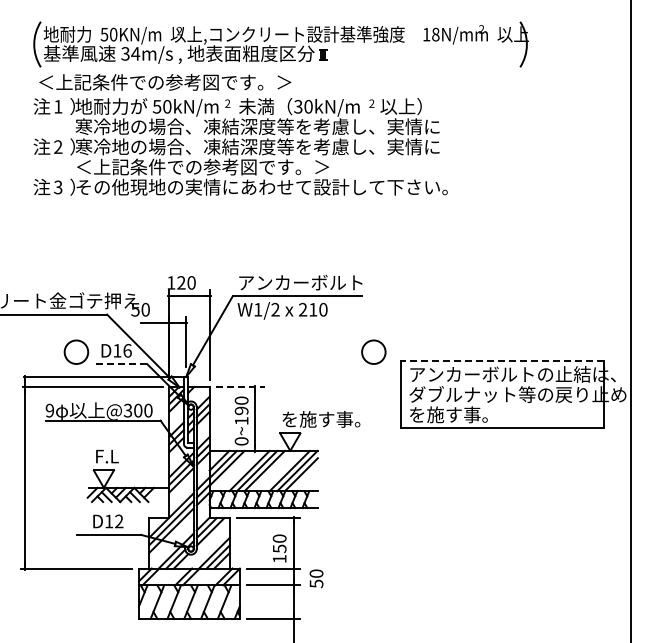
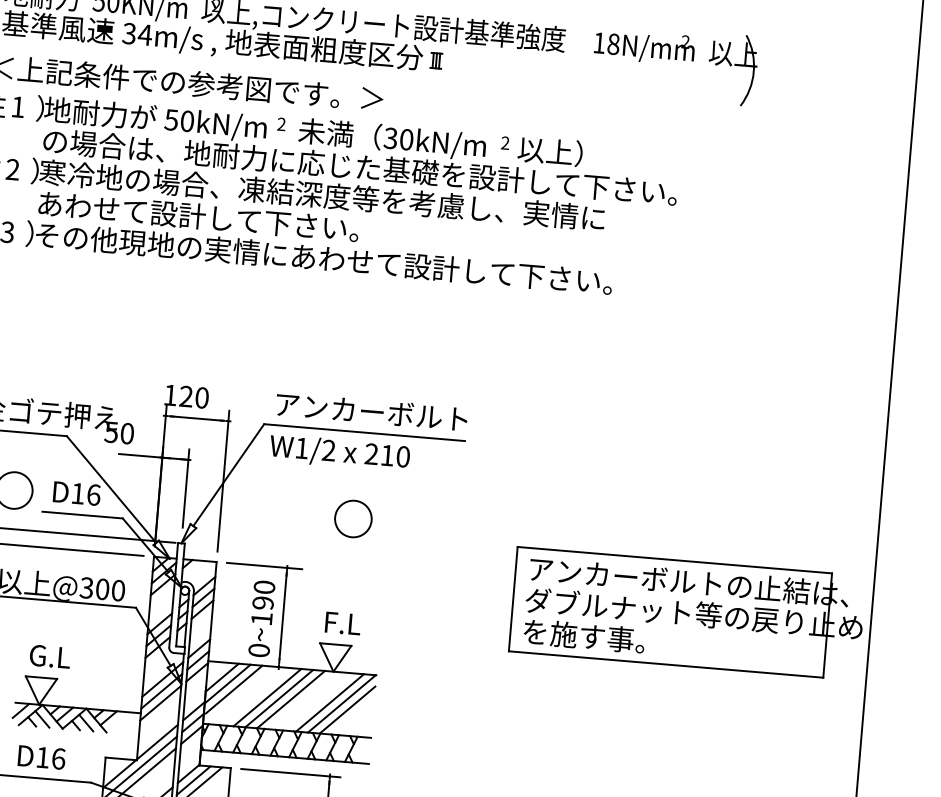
text: (279, 126) -> (358, 166), 寒冷地の場合、凍結深度等を考慮し、実情に -> の場合は、地耐力に応じた基礎を設計して下さい。
text: (202, 166) -> (234, 218), ＜上記条件での参考図です。＞ -> あわせて設計して下さい。
circle: (373, 351) -> (352, 517), moved
line: (502, 361) -> (674, 560), dashed -> solid
line: (121, 364) -> (82, 515), dashed -> solid
line: (241, 387) -> (265, 566), dashed -> solid
text: (321, 419) -> (385, 626), を施す事。 -> F.L
text: (108, 456) -> (50, 656), F.L -> G.L
text: (119, 521) -> (59, 758), D12 -> D16

